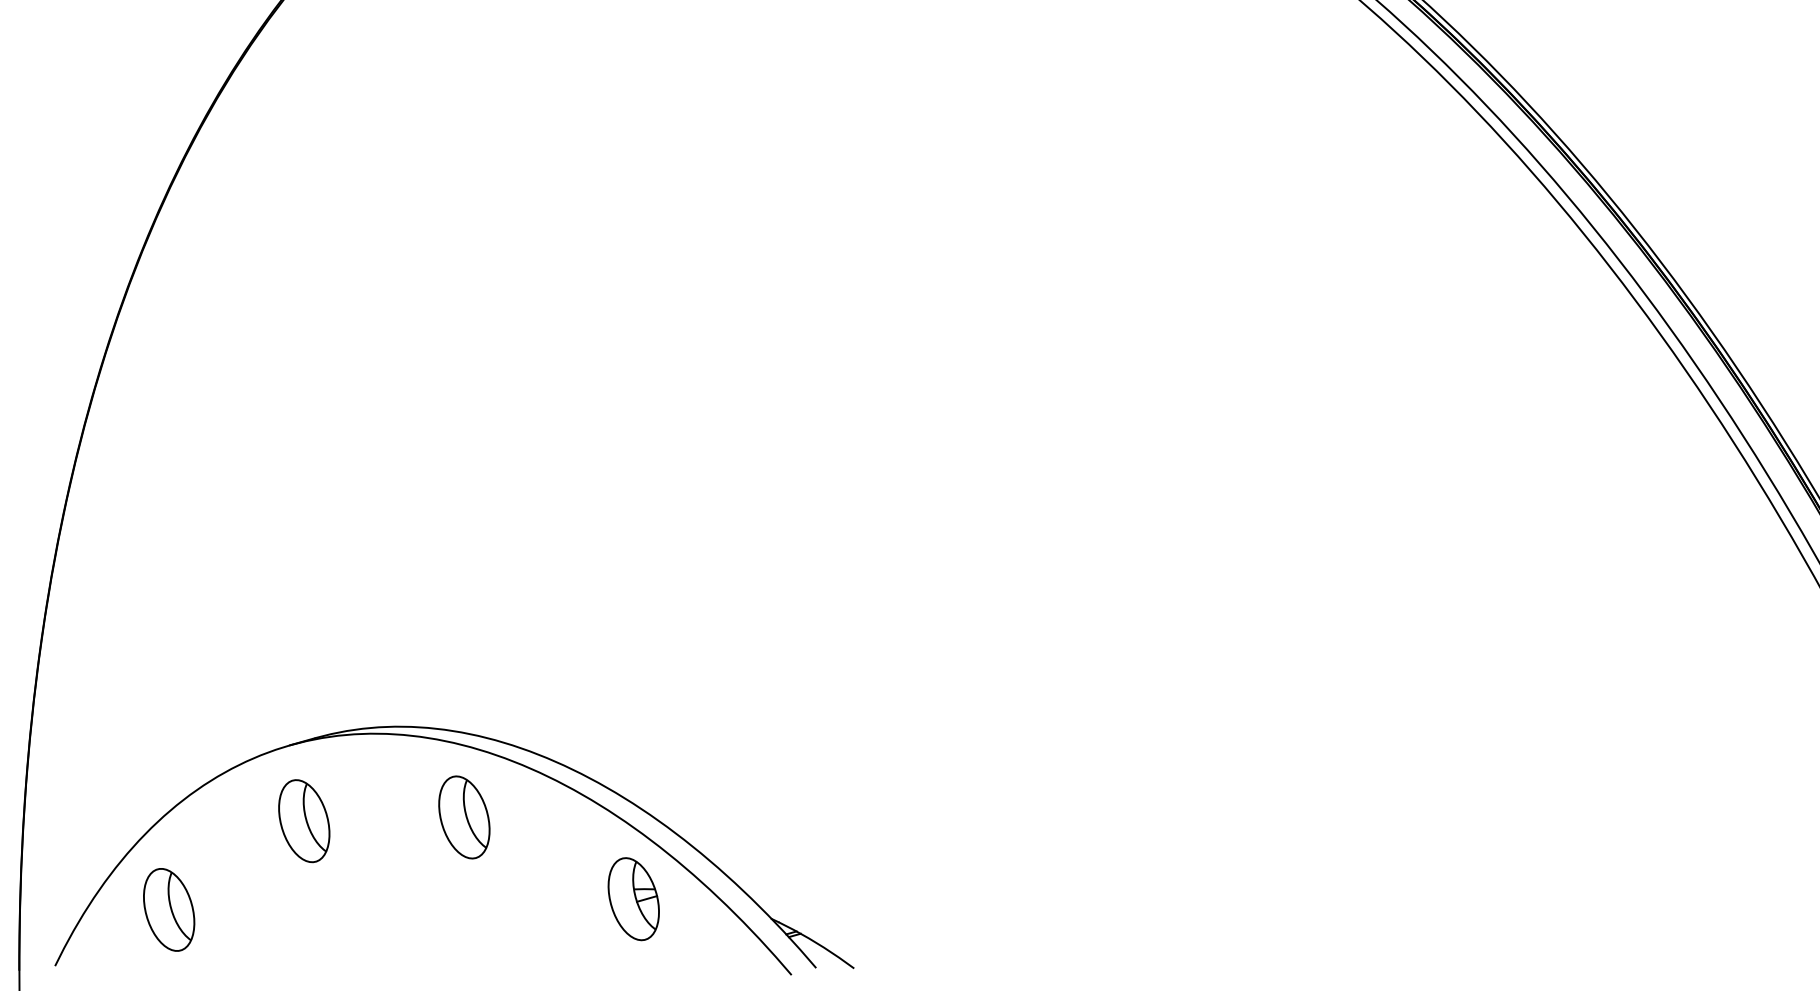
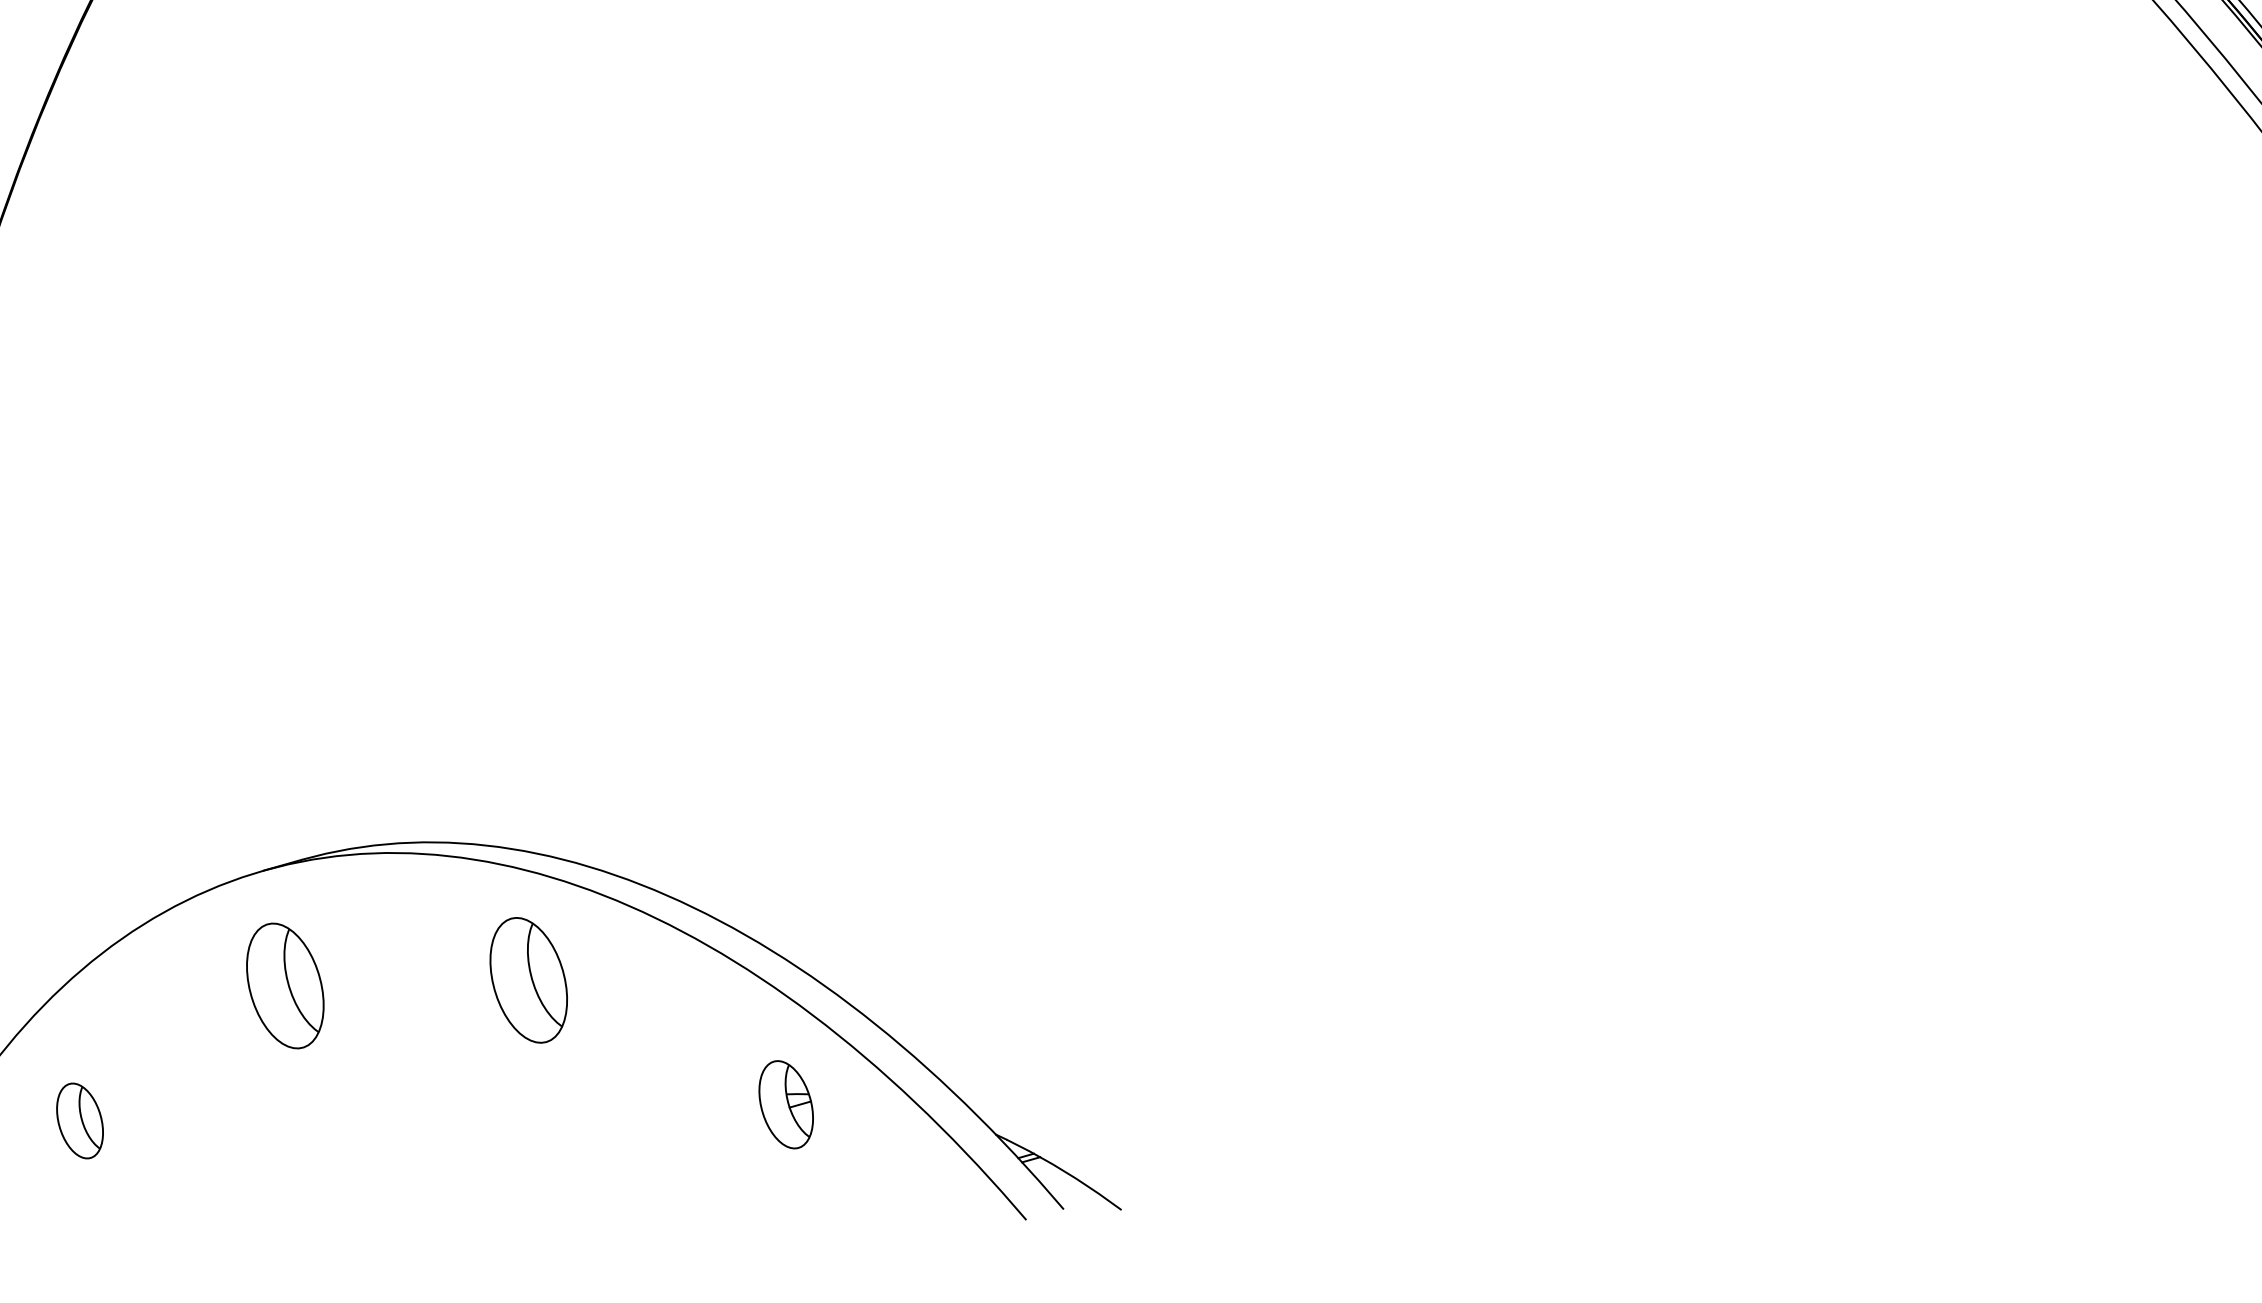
part: (633, 899) -> (785, 1105), size x0.7
part: (169, 909) -> (80, 1120), size x0.6

